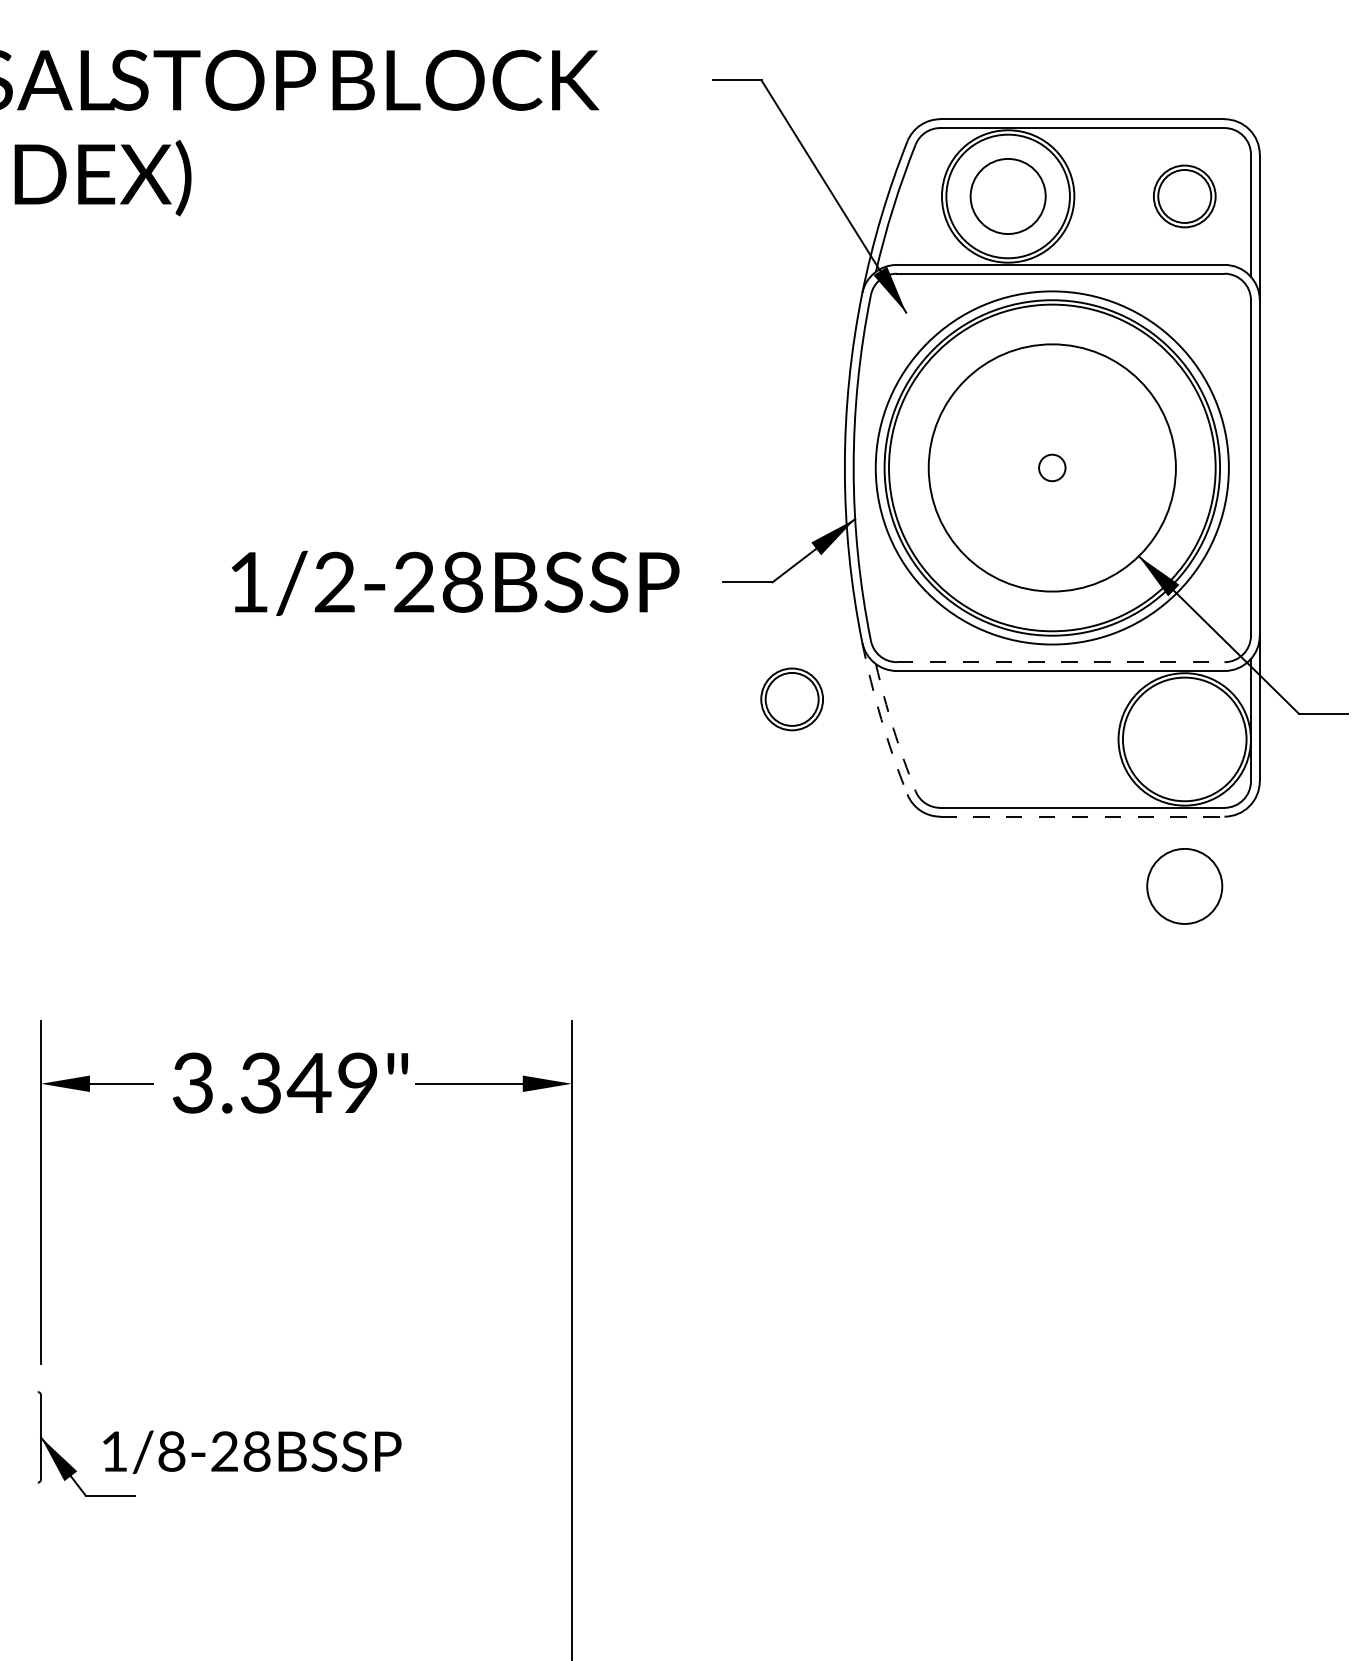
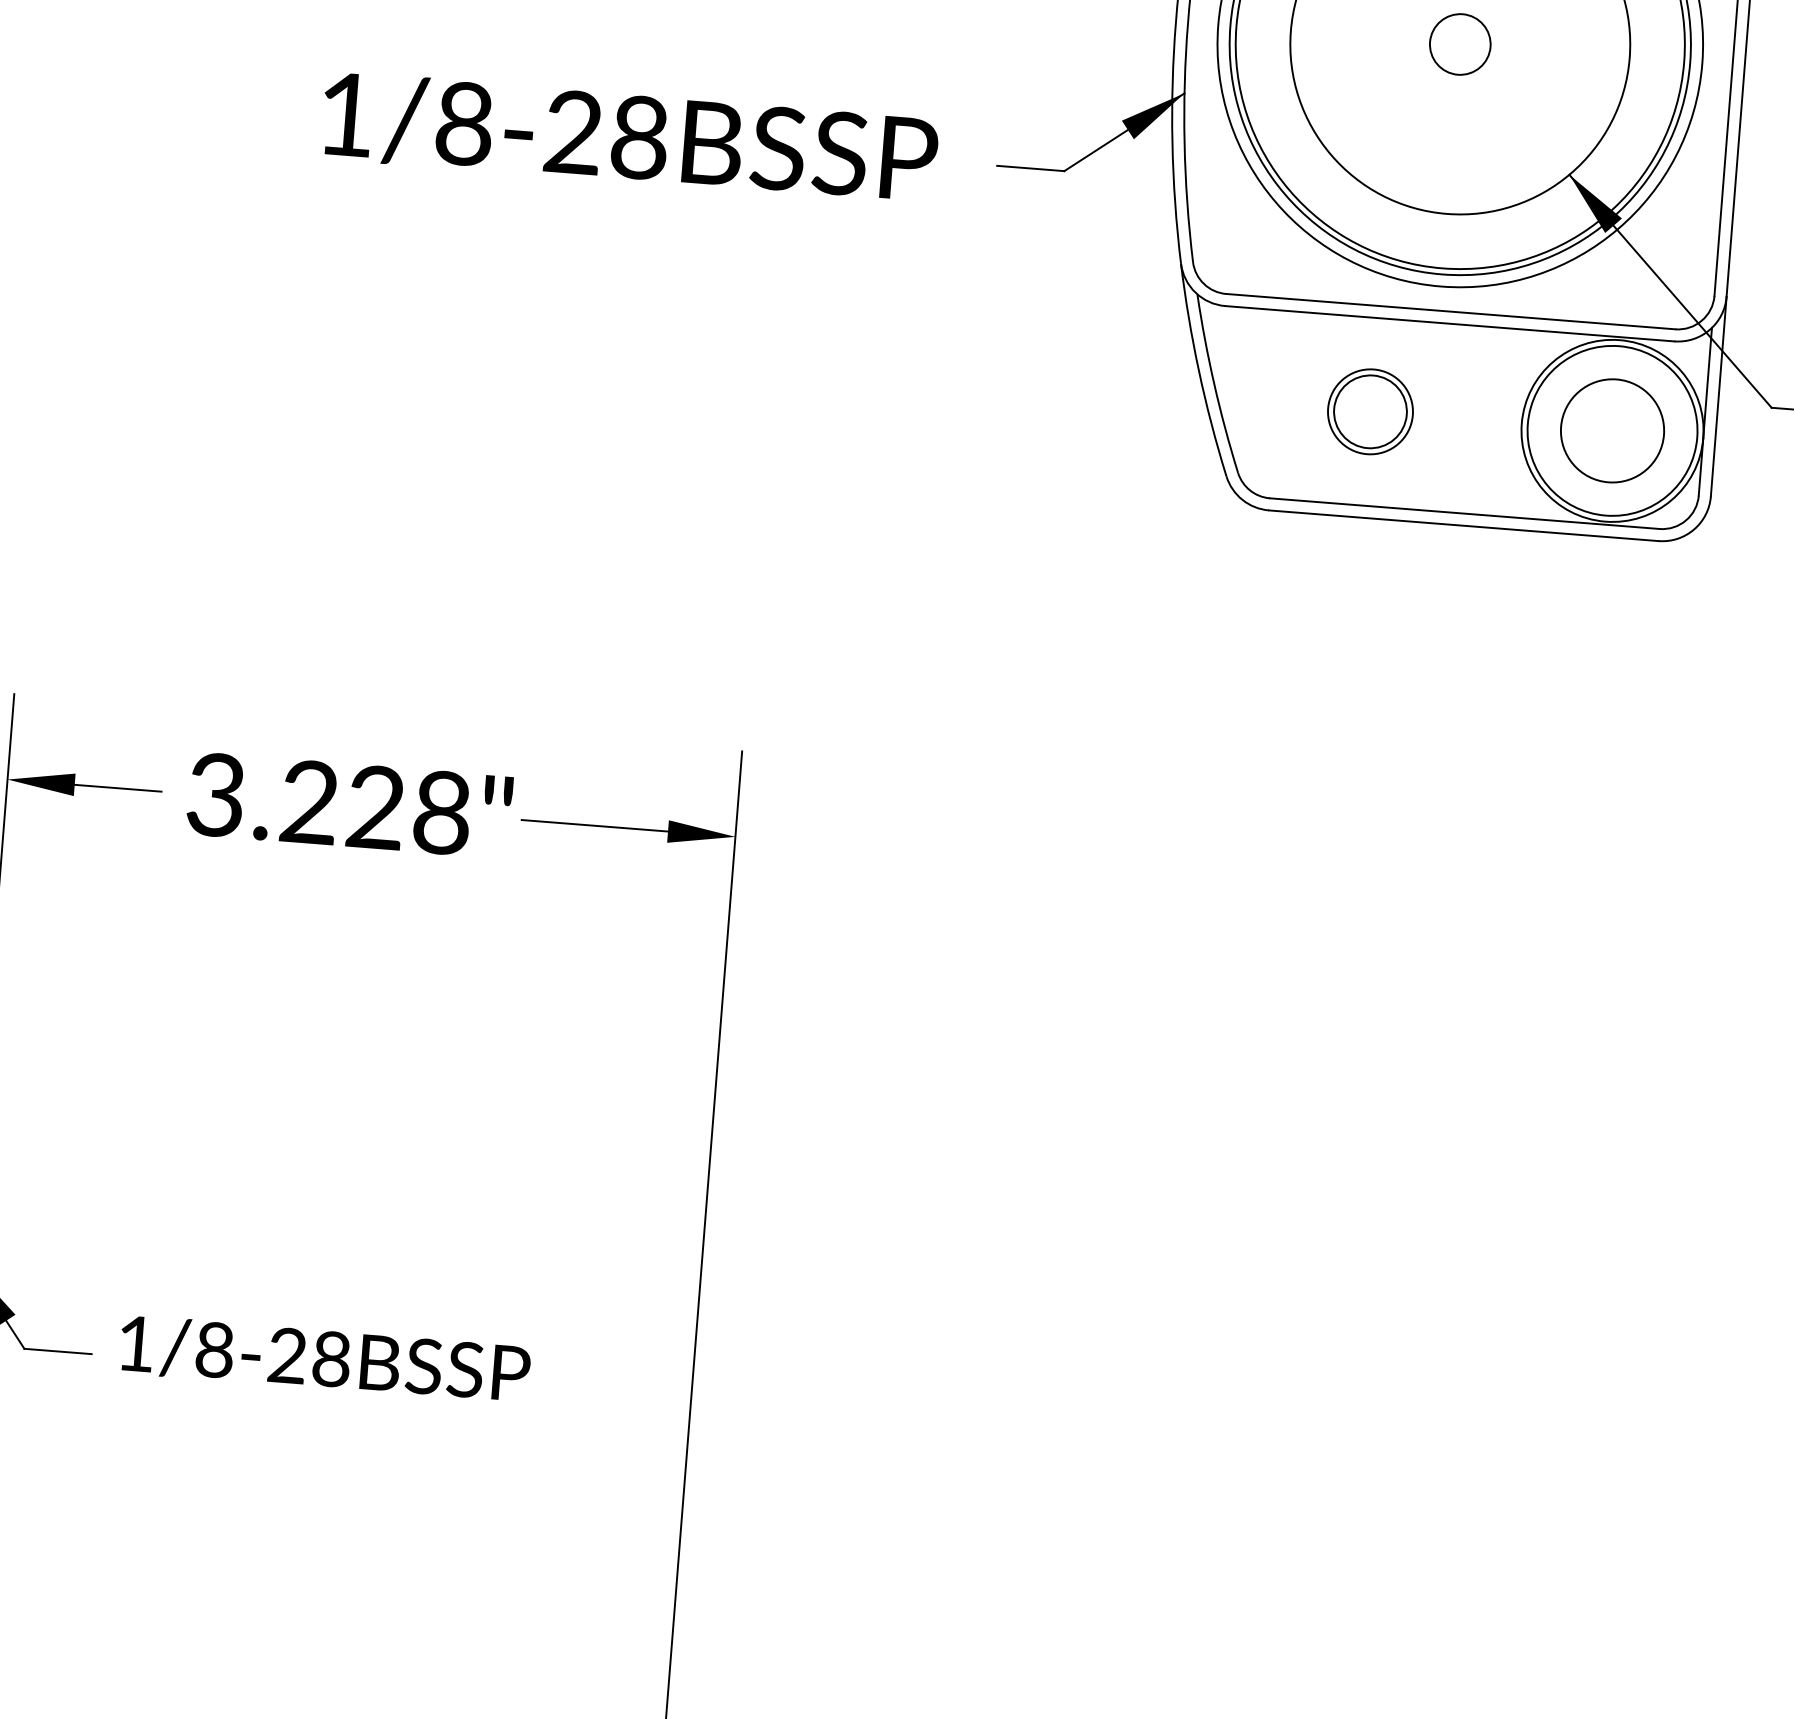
circle: (1052, 467) -> (1460, 43), size x1.67
text: (334, 582) -> (463, 124), 1/2-28 -> 1/8-28
line: (1060, 662) -> (1450, 312), dashed -> solid
part: (791, 699) -> (1369, 411), moved
arc: (881, 719) -> (1199, 370), dashed -> solid
arc: (893, 728) -> (1214, 384), dashed -> solid
line: (1082, 816) -> (1464, 525), dashed -> solid
circle: (1184, 886) -> (1612, 430), moved
text: (309, 1082) -> (375, 806), 3.349" -> 3.228"
text: (252, 1451) -> (325, 1358), moved

